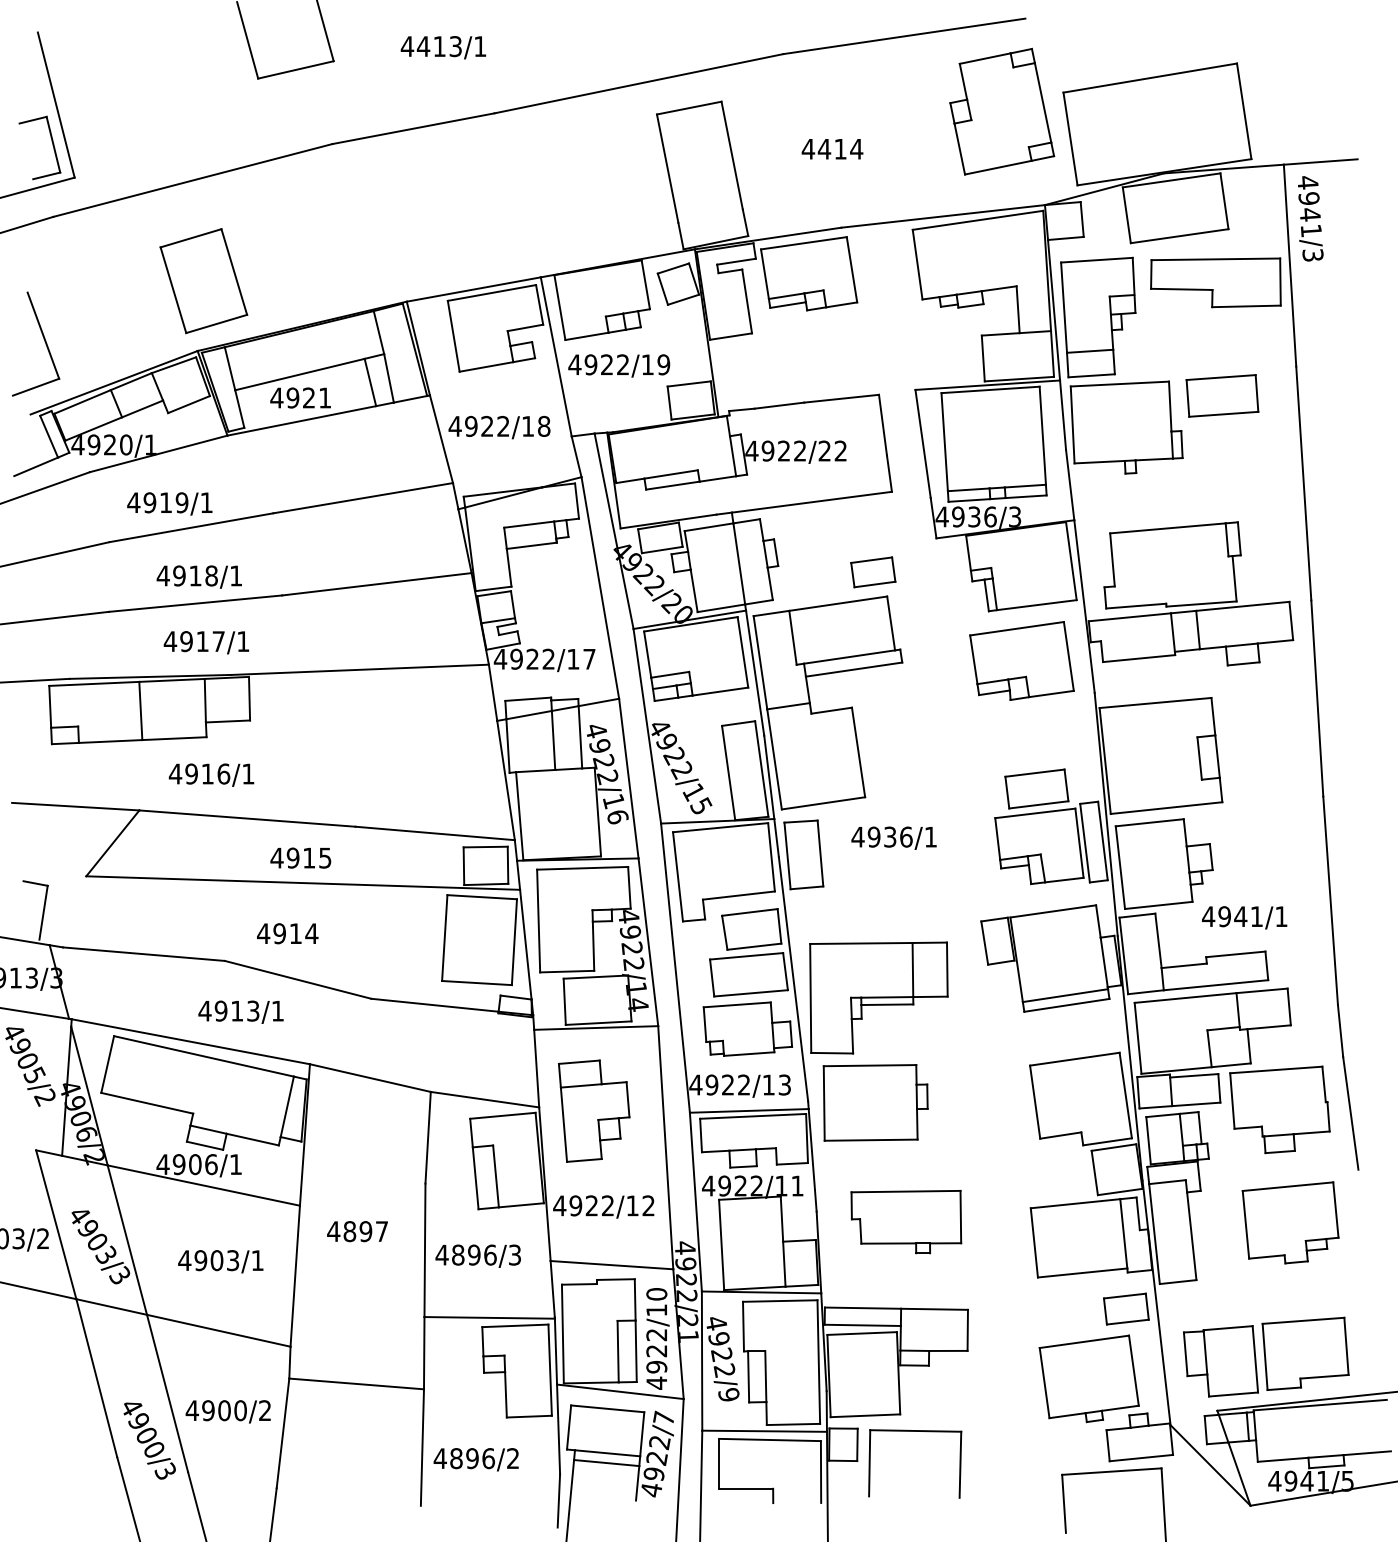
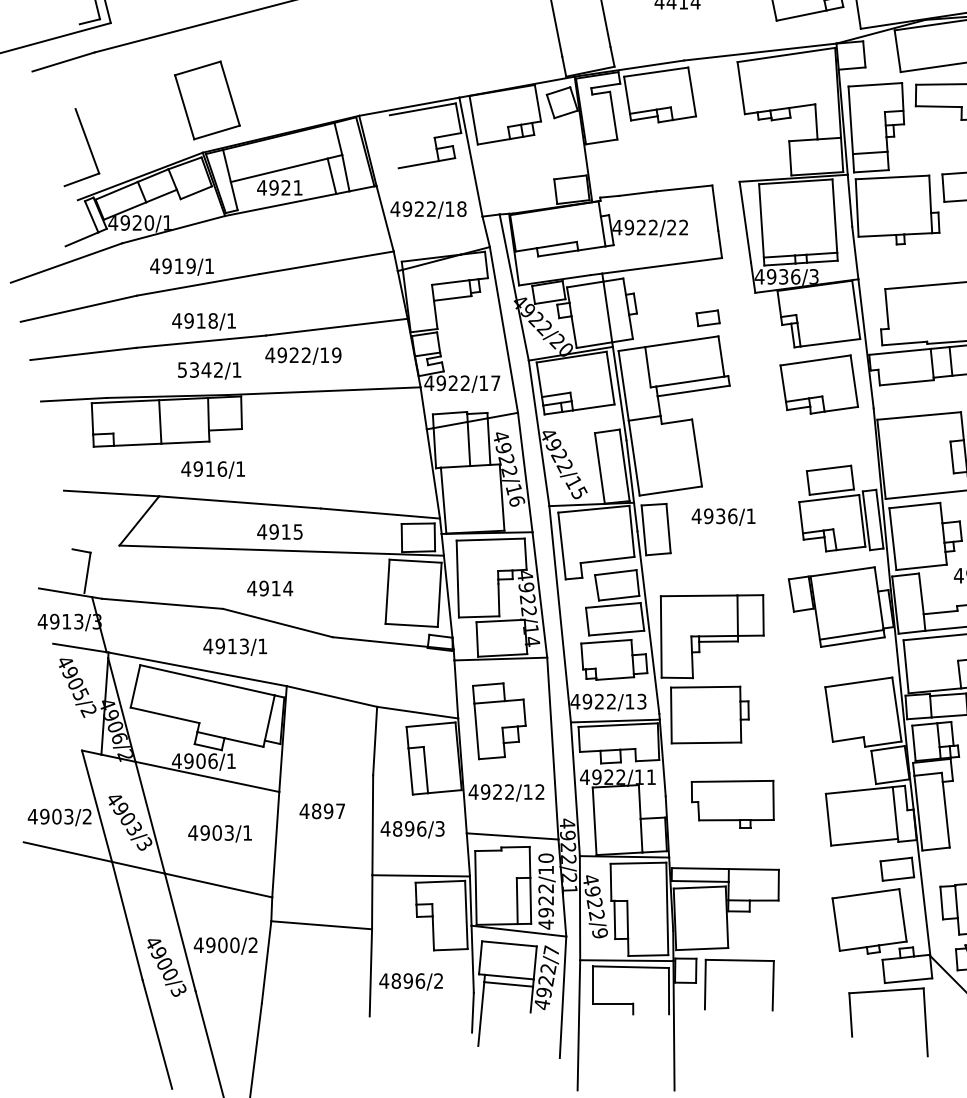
line: (453, 335) -> (394, 141), removed
text: (619, 365) -> (303, 355), moved
part: (873, 572) -> (708, 318), size x0.7
text: (193, 641) -> (199, 369), 4917/1 -> 5342/1

